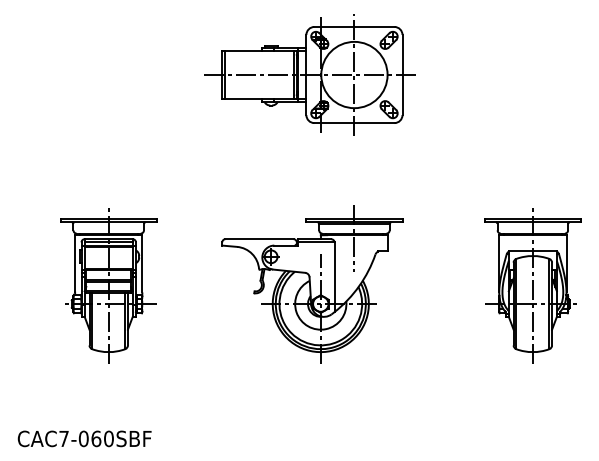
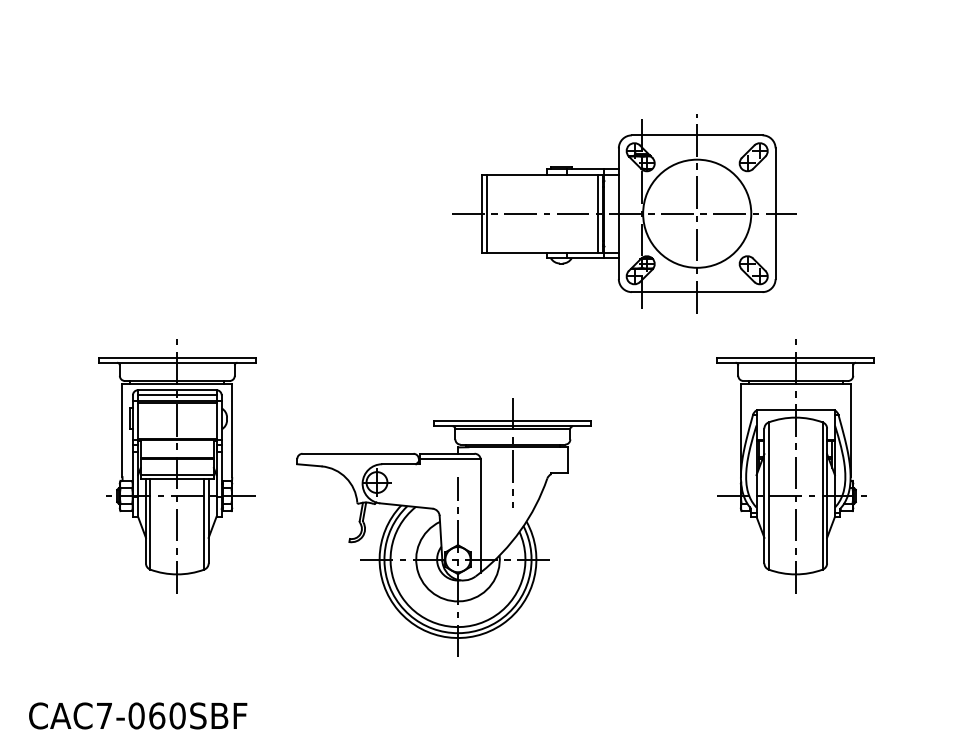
part: (309, 74) -> (623, 212), moved
part: (312, 284) -> (444, 527), moved
part: (532, 285) -> (795, 465), moved

